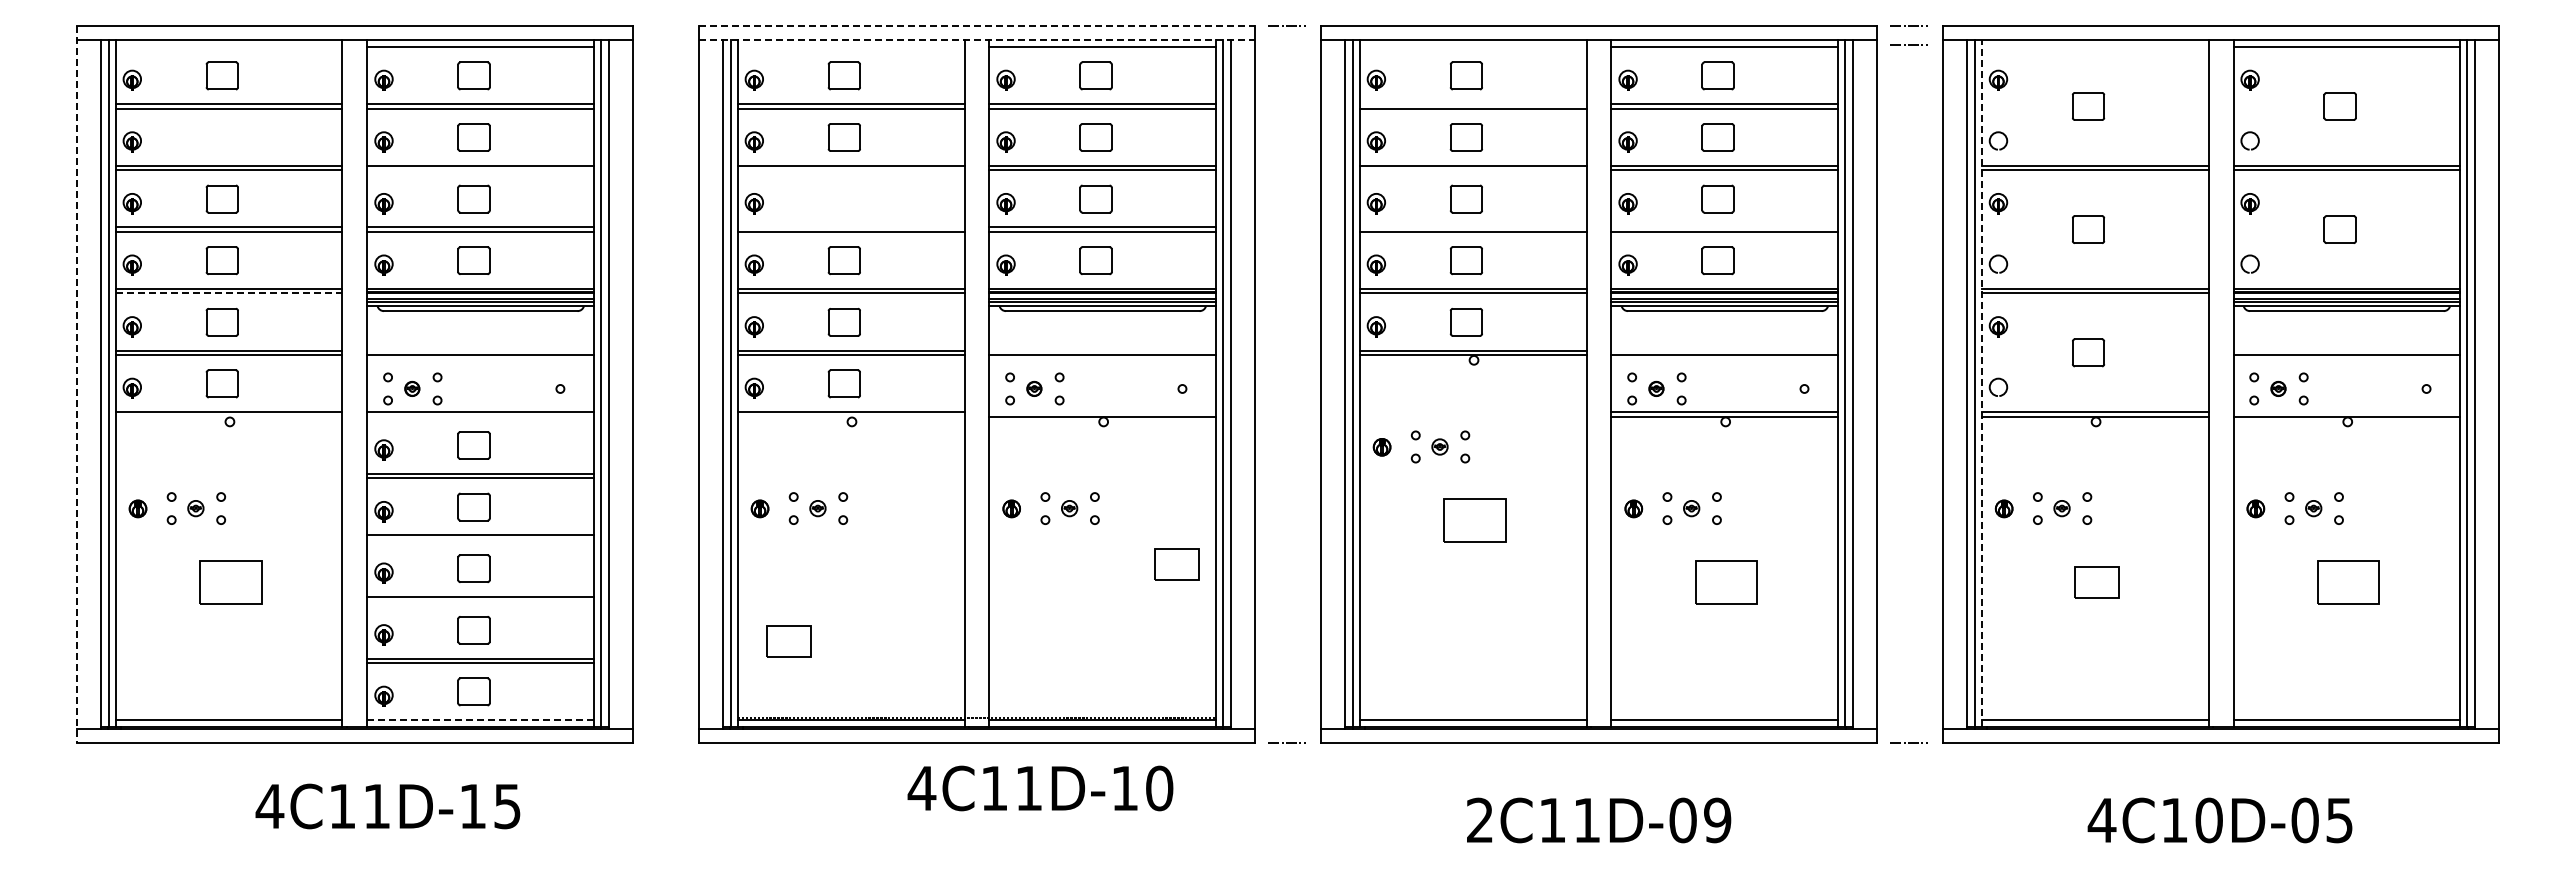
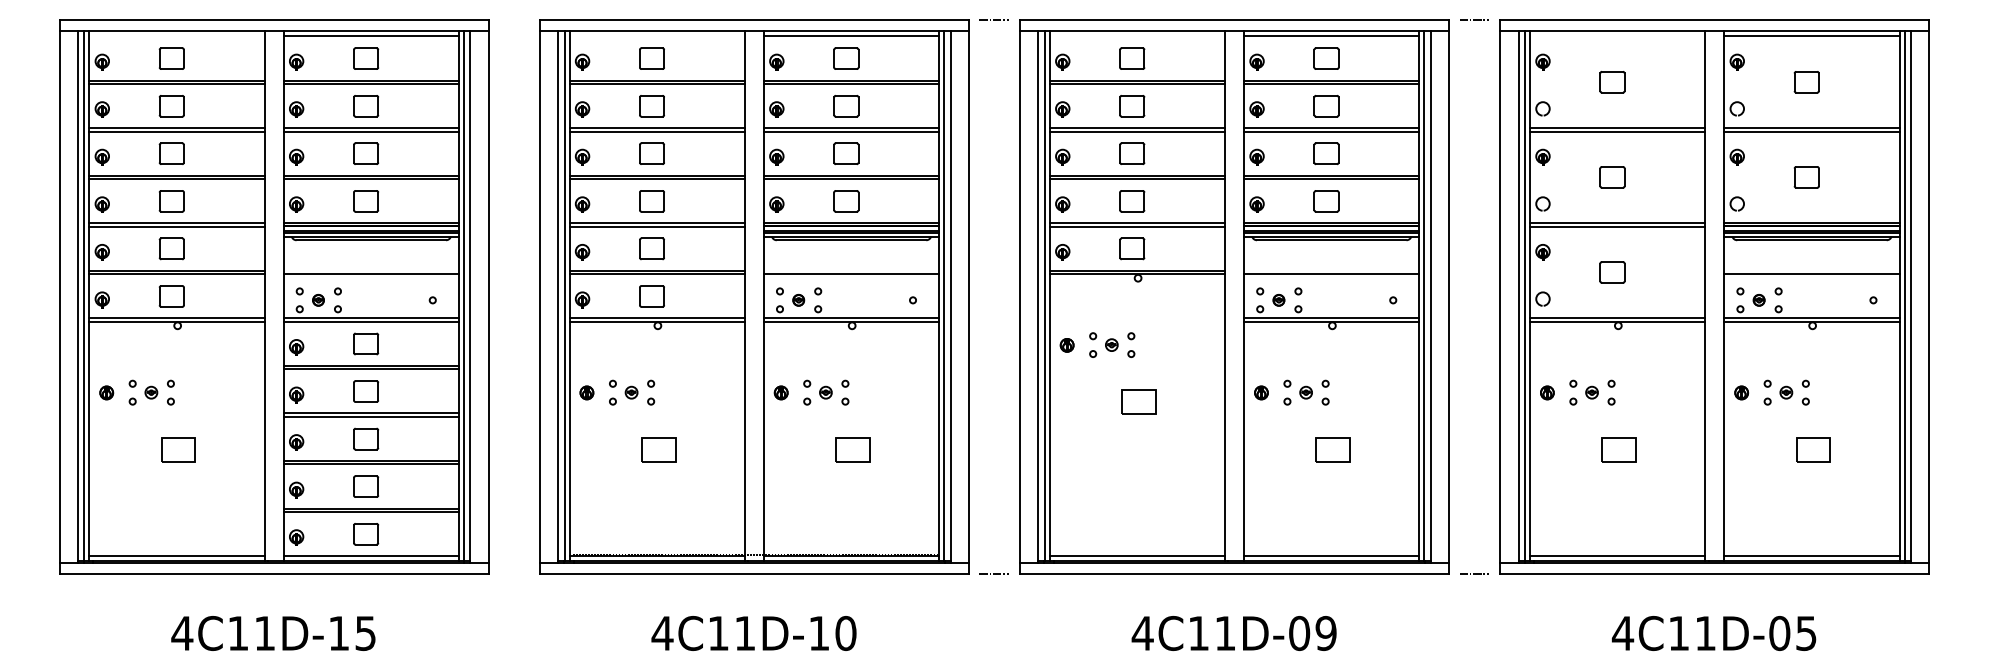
line: (976, 25) -> (754, 19), dashed -> solid
line: (976, 40) -> (754, 31), dashed -> solid
line: (1908, 44) -> (1473, 34), removed
line: (1472, 104) -> (1136, 80), added
part: (221, 137) -> (171, 106), added
line: (480, 170) -> (371, 131), added
line: (850, 170) -> (656, 131), added
line: (1472, 170) -> (1136, 131), added
part: (843, 198) -> (651, 153), added
line: (850, 227) -> (656, 175), added
line: (1472, 227) -> (1136, 175), added
line: (1724, 227) -> (1331, 175), added
line: (229, 293) -> (177, 226), dashed -> solid
line: (1981, 382) -> (1529, 295), dashed -> solid
line: (77, 384) -> (59, 296), dashed -> solid
line: (1102, 412) -> (851, 318), added
line: (2346, 412) -> (1811, 318), added
line: (228, 416) -> (176, 321), added
line: (480, 416) -> (371, 321), added
line: (850, 416) -> (656, 321), added
part: (1474, 520) -> (1138, 401), size x0.71
line: (480, 539) -> (371, 416), added
part: (1176, 564) -> (852, 449), moved
part: (230, 582) -> (178, 449), size x0.71
part: (1726, 582) -> (1333, 449), size x0.71
part: (2348, 582) -> (1813, 449), size x0.71
line: (480, 601) -> (371, 464), added
part: (788, 641) -> (658, 449), moved
line: (481, 720) -> (371, 556), dashed -> solid
text: (1040, 788) -> (754, 633), moved
text: (387, 806) -> (273, 633), moved
text: (1479, 819) -> (1142, 632), 2C11D-09 -> 4C11D-09
text: (2208, 820) -> (1705, 633), 4C10D-05 -> 4C11D-05

